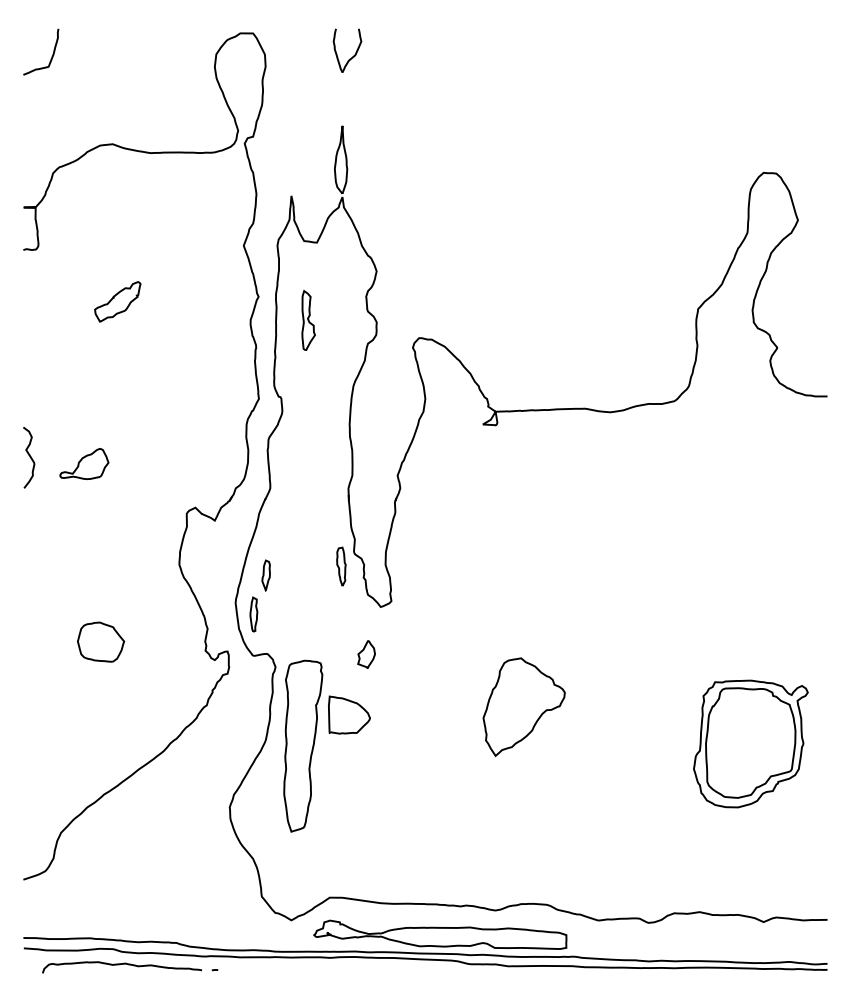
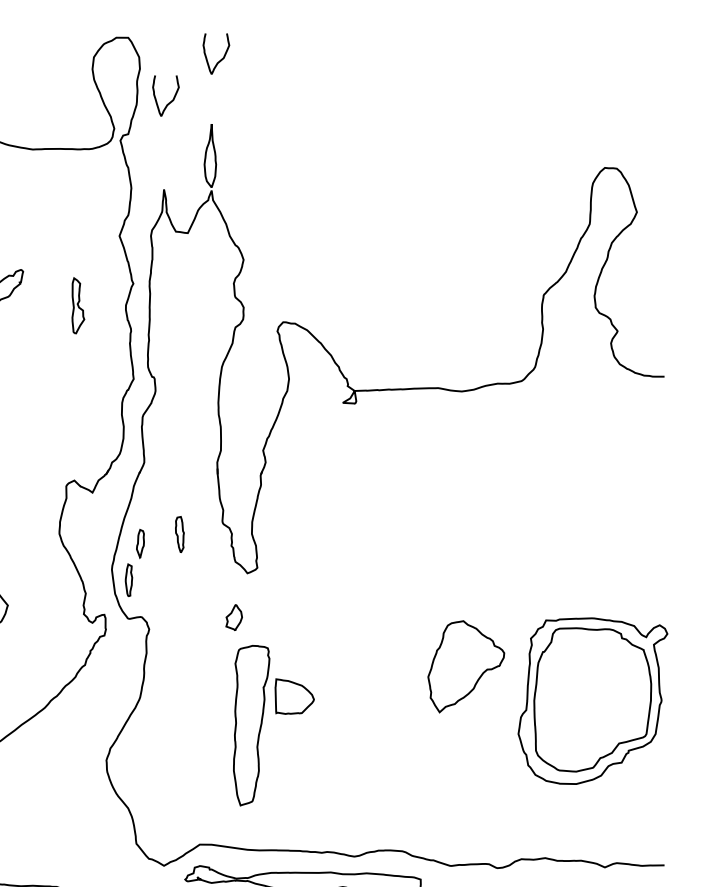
curve: (299, 100) -> (171, 100), added
part: (308, 319) -> (78, 304), moved
part: (341, 566) -> (179, 534), moved
part: (523, 707) -> (465, 667), moved
part: (315, 741) -> (263, 721), moved
part: (750, 743) -> (592, 700), size x1.4

